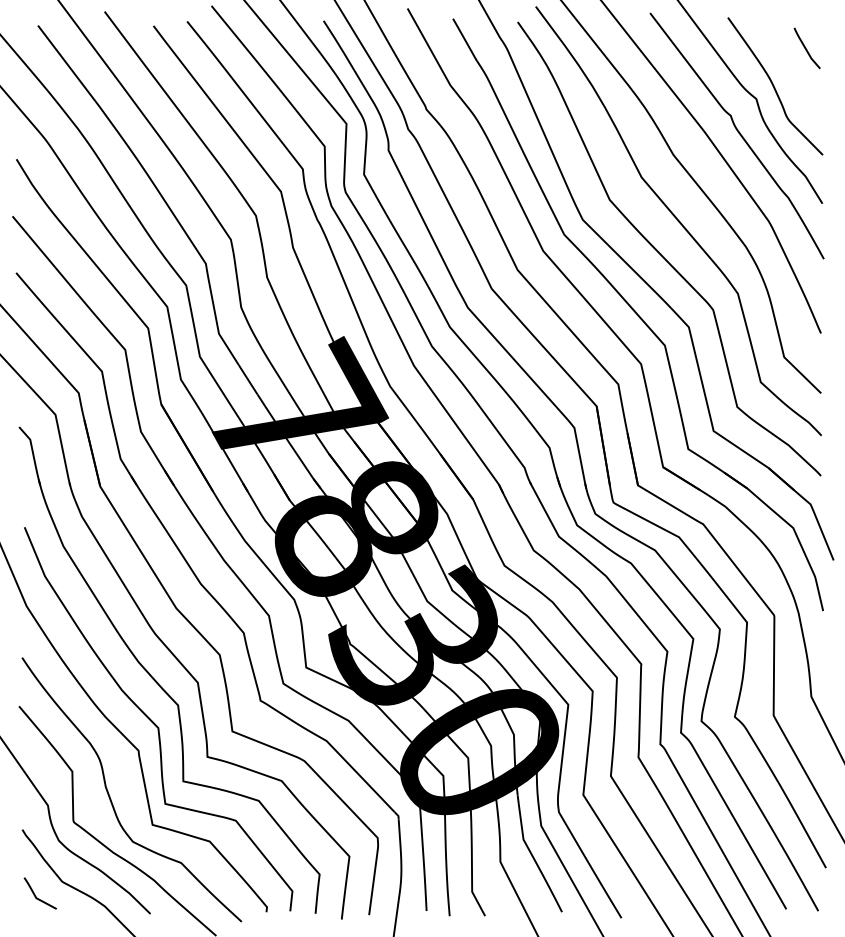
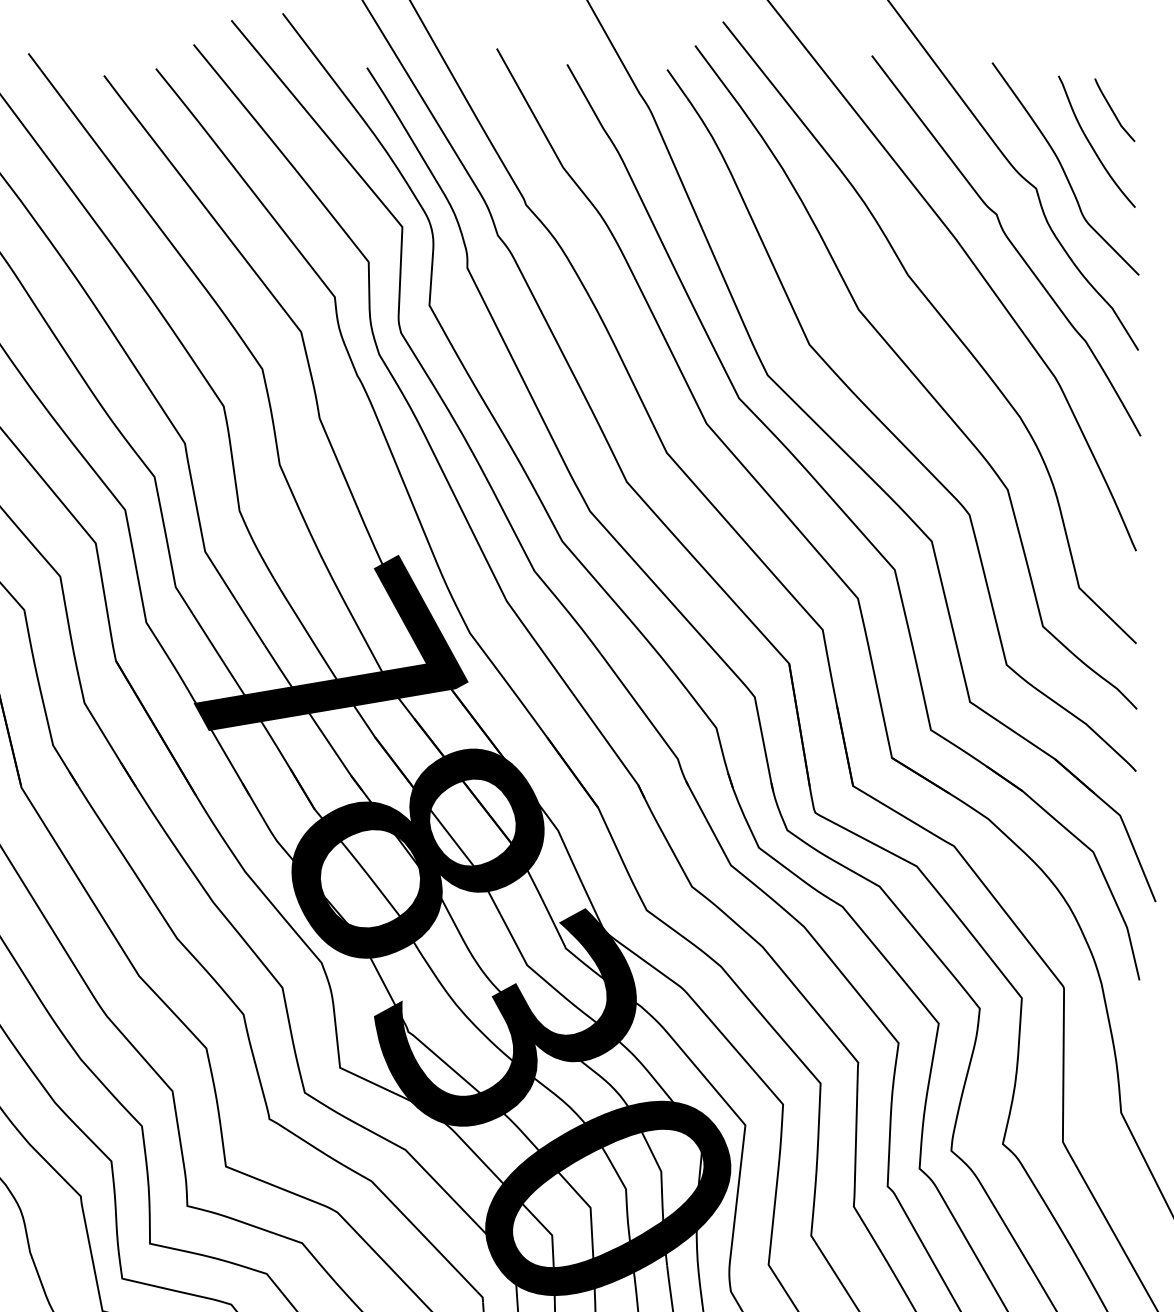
curve: (792, 70) -> (1092, 144), added

